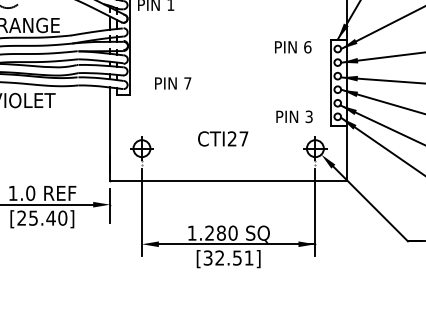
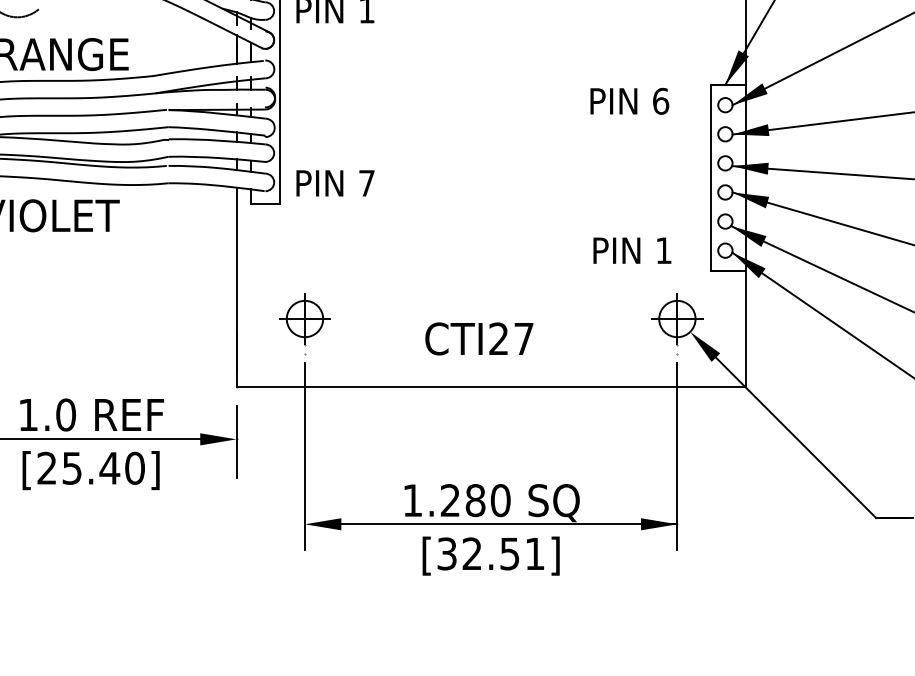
text: (173, 83) -> (336, 183), moved
text: (308, 116) -> (662, 249), 3 -> 1
text: (223, 138) -> (480, 338), moved

